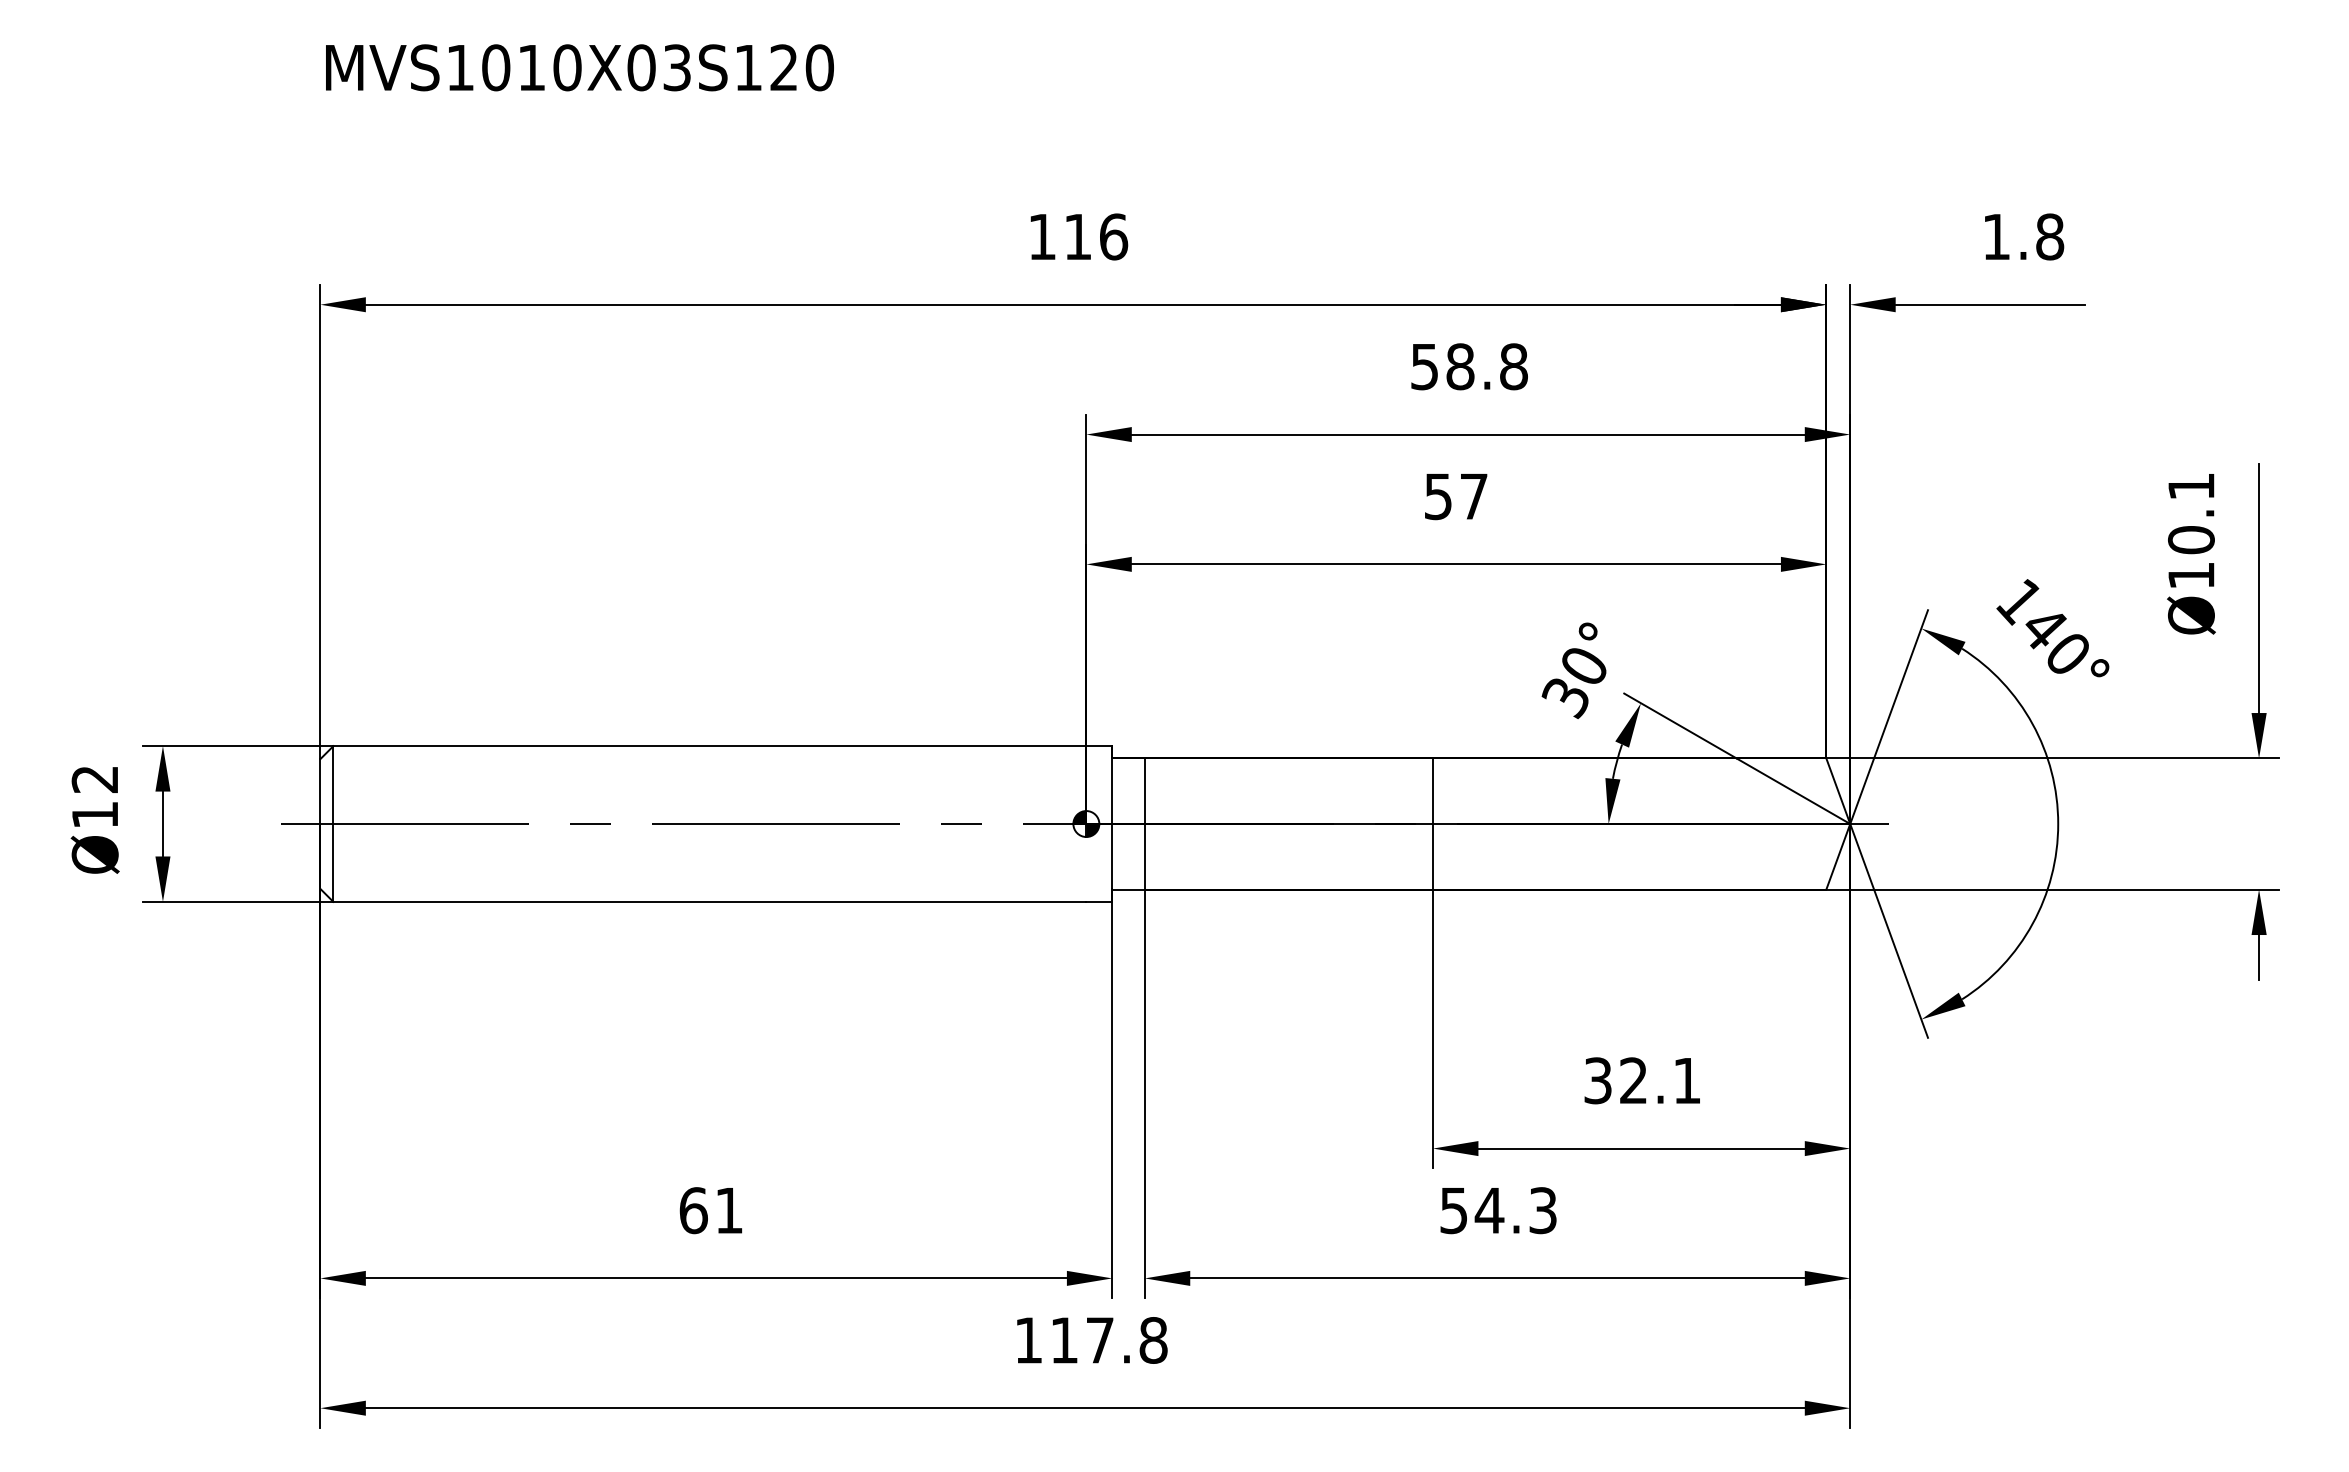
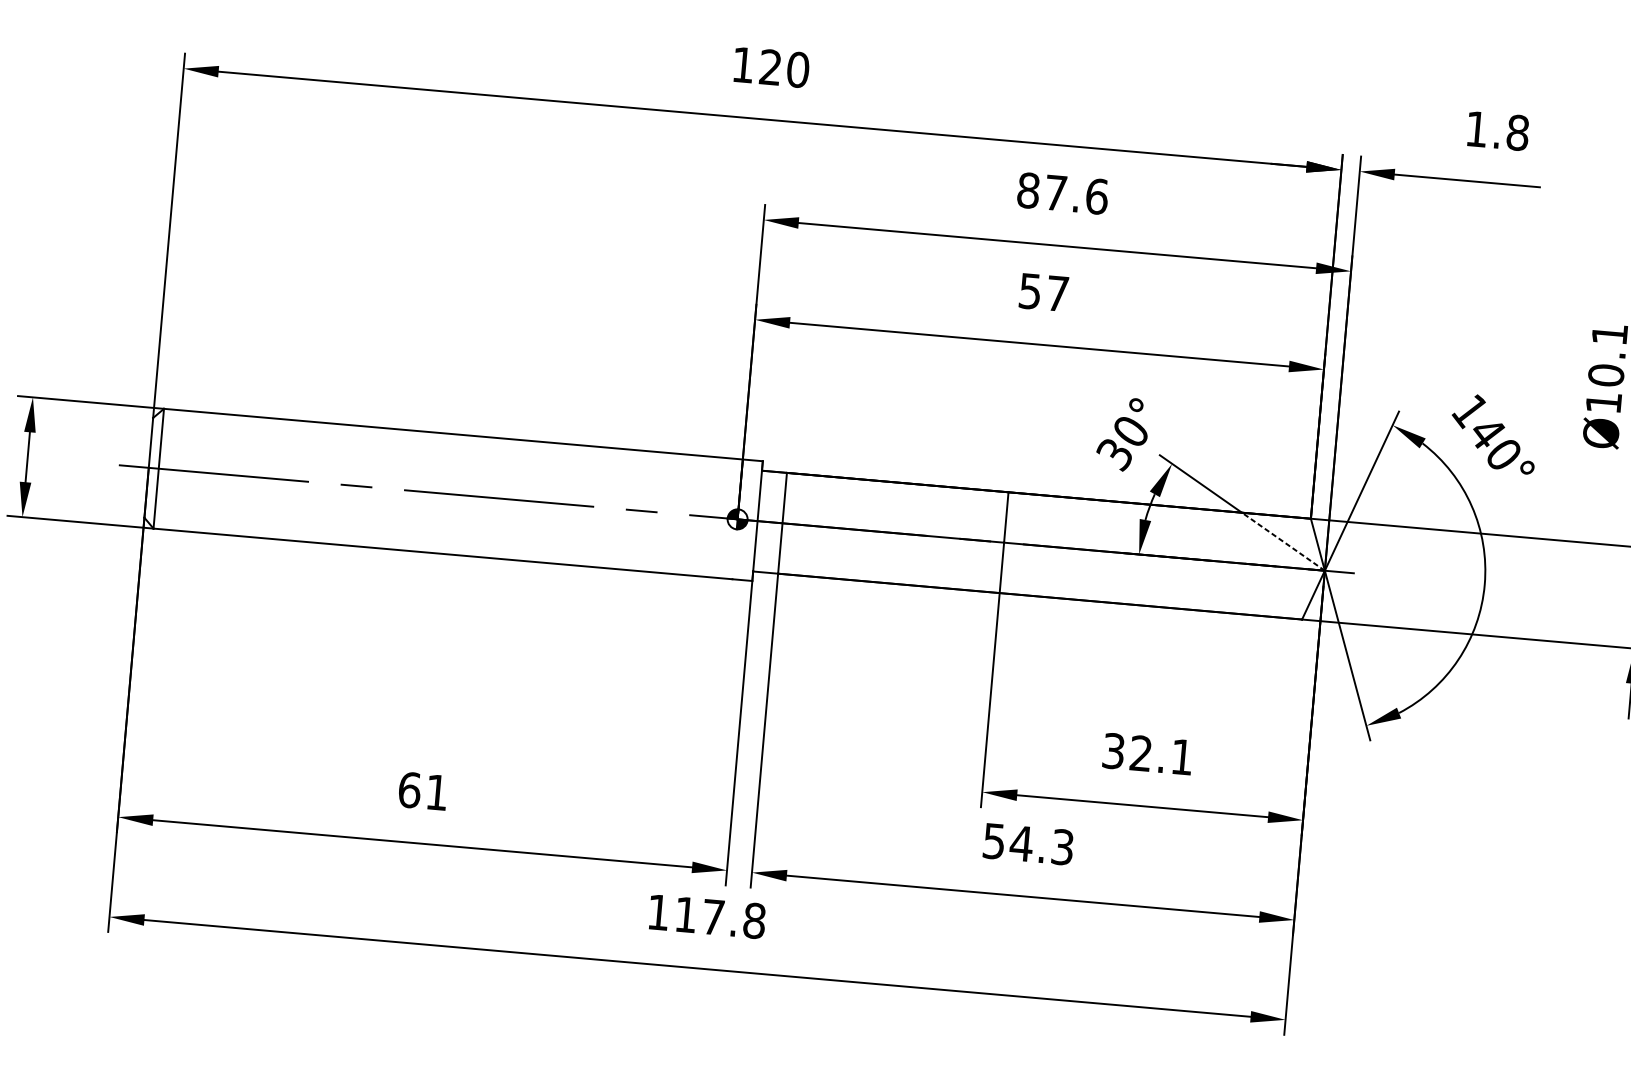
text: (1096, 236) -> (784, 68), 116 -> 120
text: (1469, 366) -> (1062, 193), 58.8 -> 87.6
line: (1793, 791) -> (1283, 541), solid -> dashed

